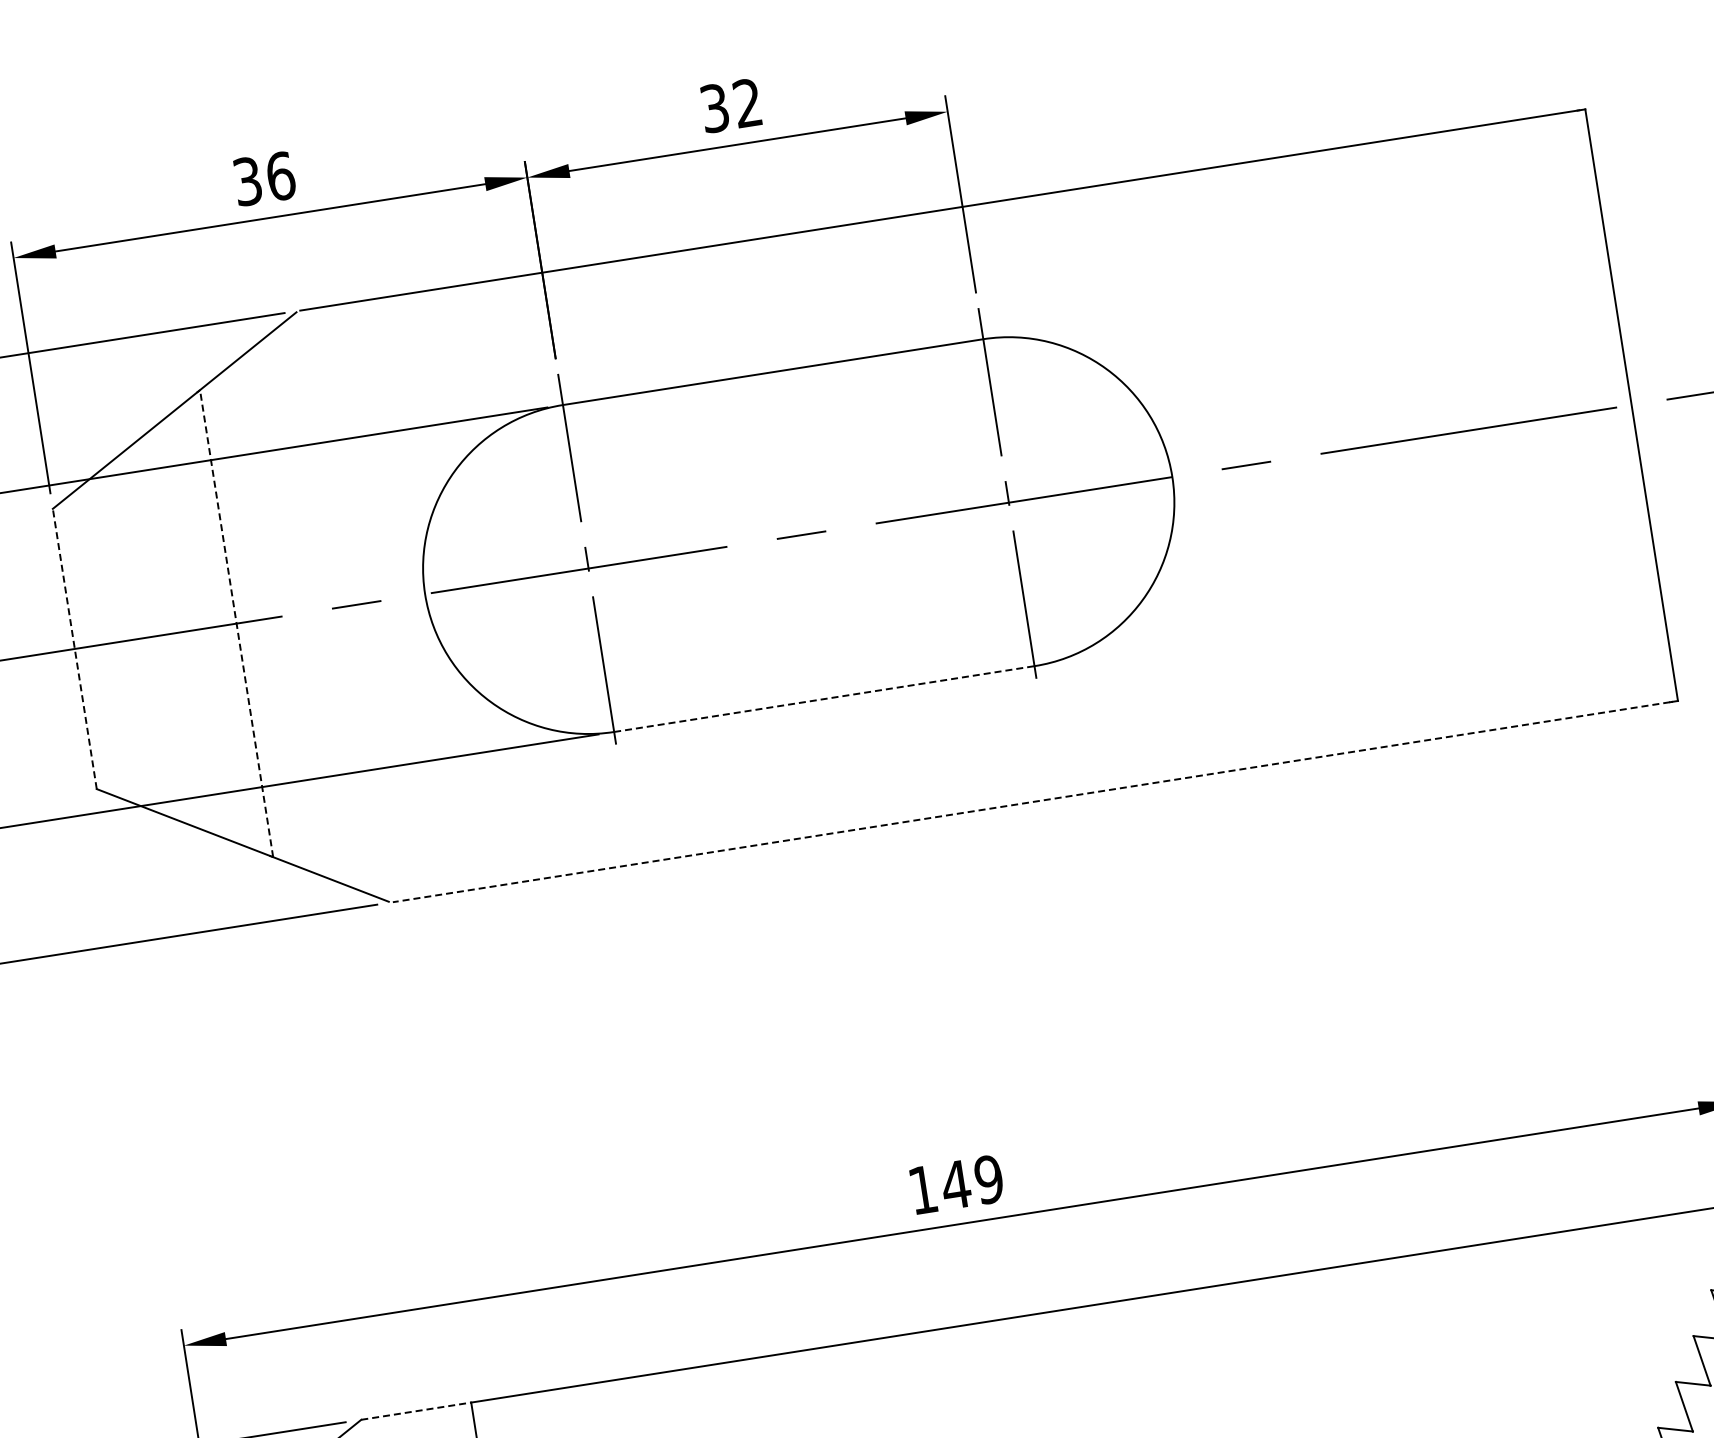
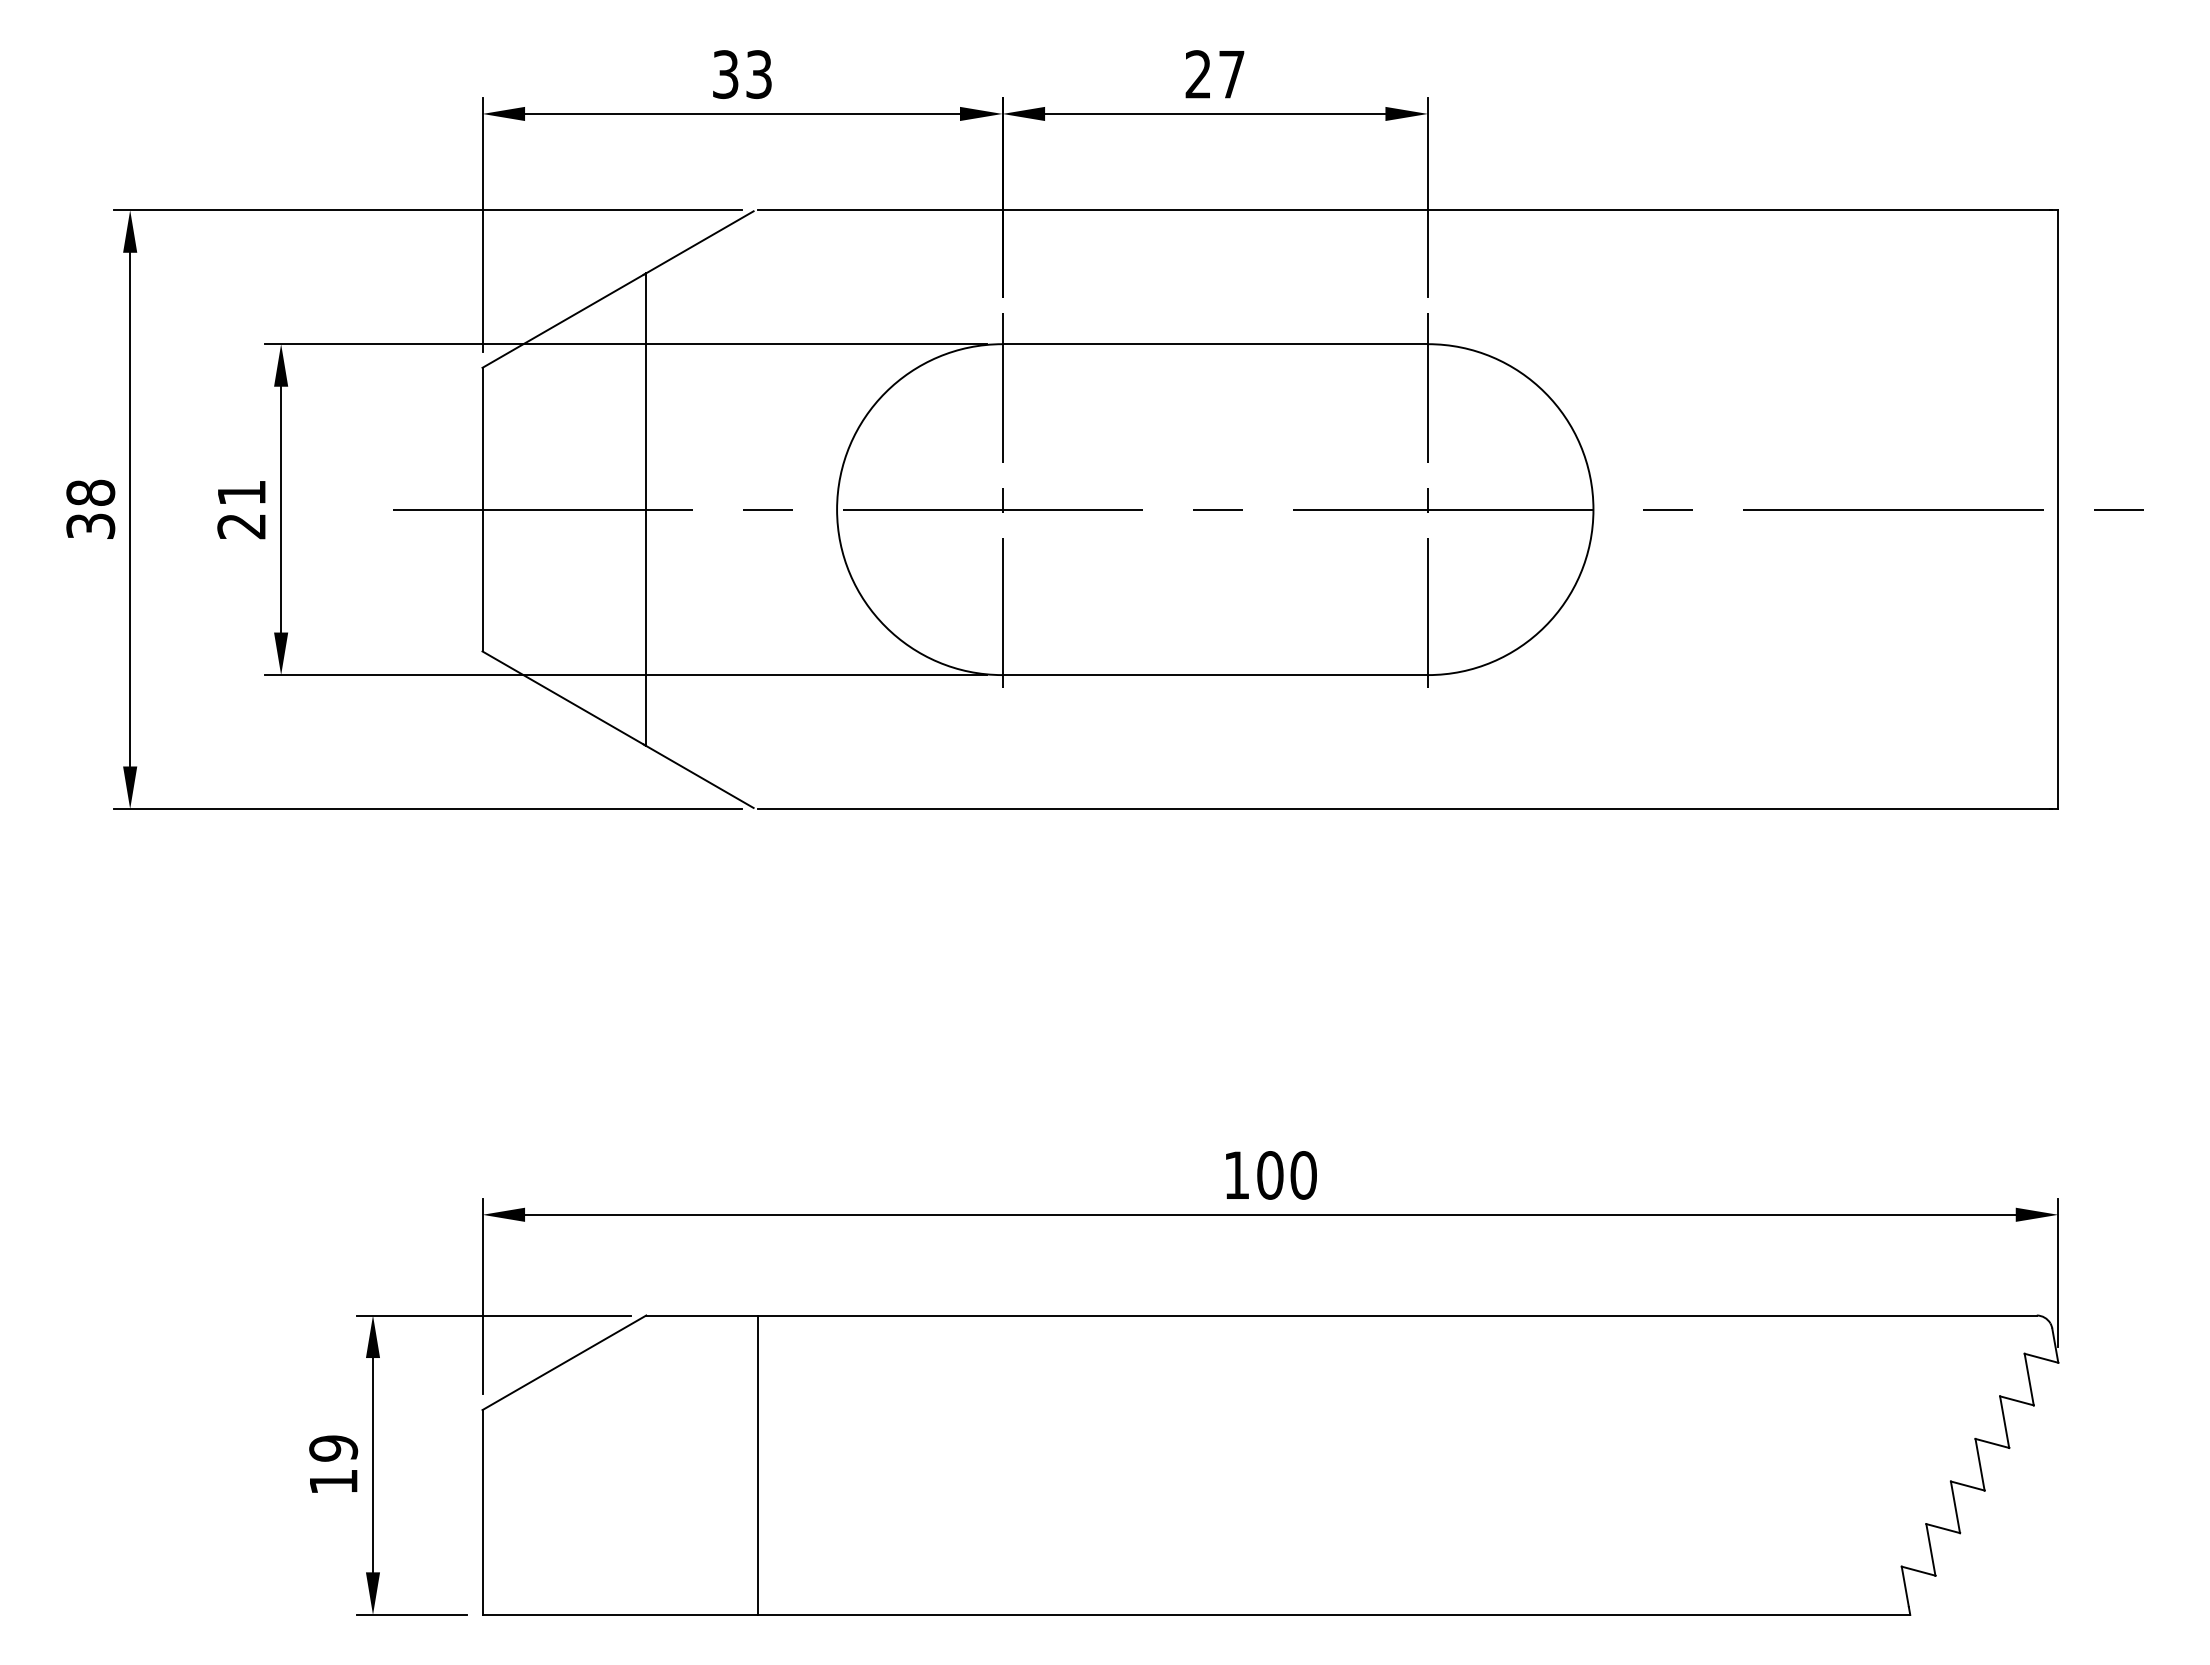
text: (730, 105) -> (1214, 74), 32 -> 27
text: (281, 176) -> (759, 74), 36 -> 33
line: (236, 623) -> (646, 509), dashed -> solid
line: (74, 648) -> (482, 509), dashed -> solid
line: (824, 699) -> (1215, 675), dashed -> solid
line: (1031, 802) -> (1403, 809), dashed -> solid
text: (972, 1182) -> (1286, 1175), 149 -> 100
line: (415, 1411) -> (701, 1315), dashed -> solid

